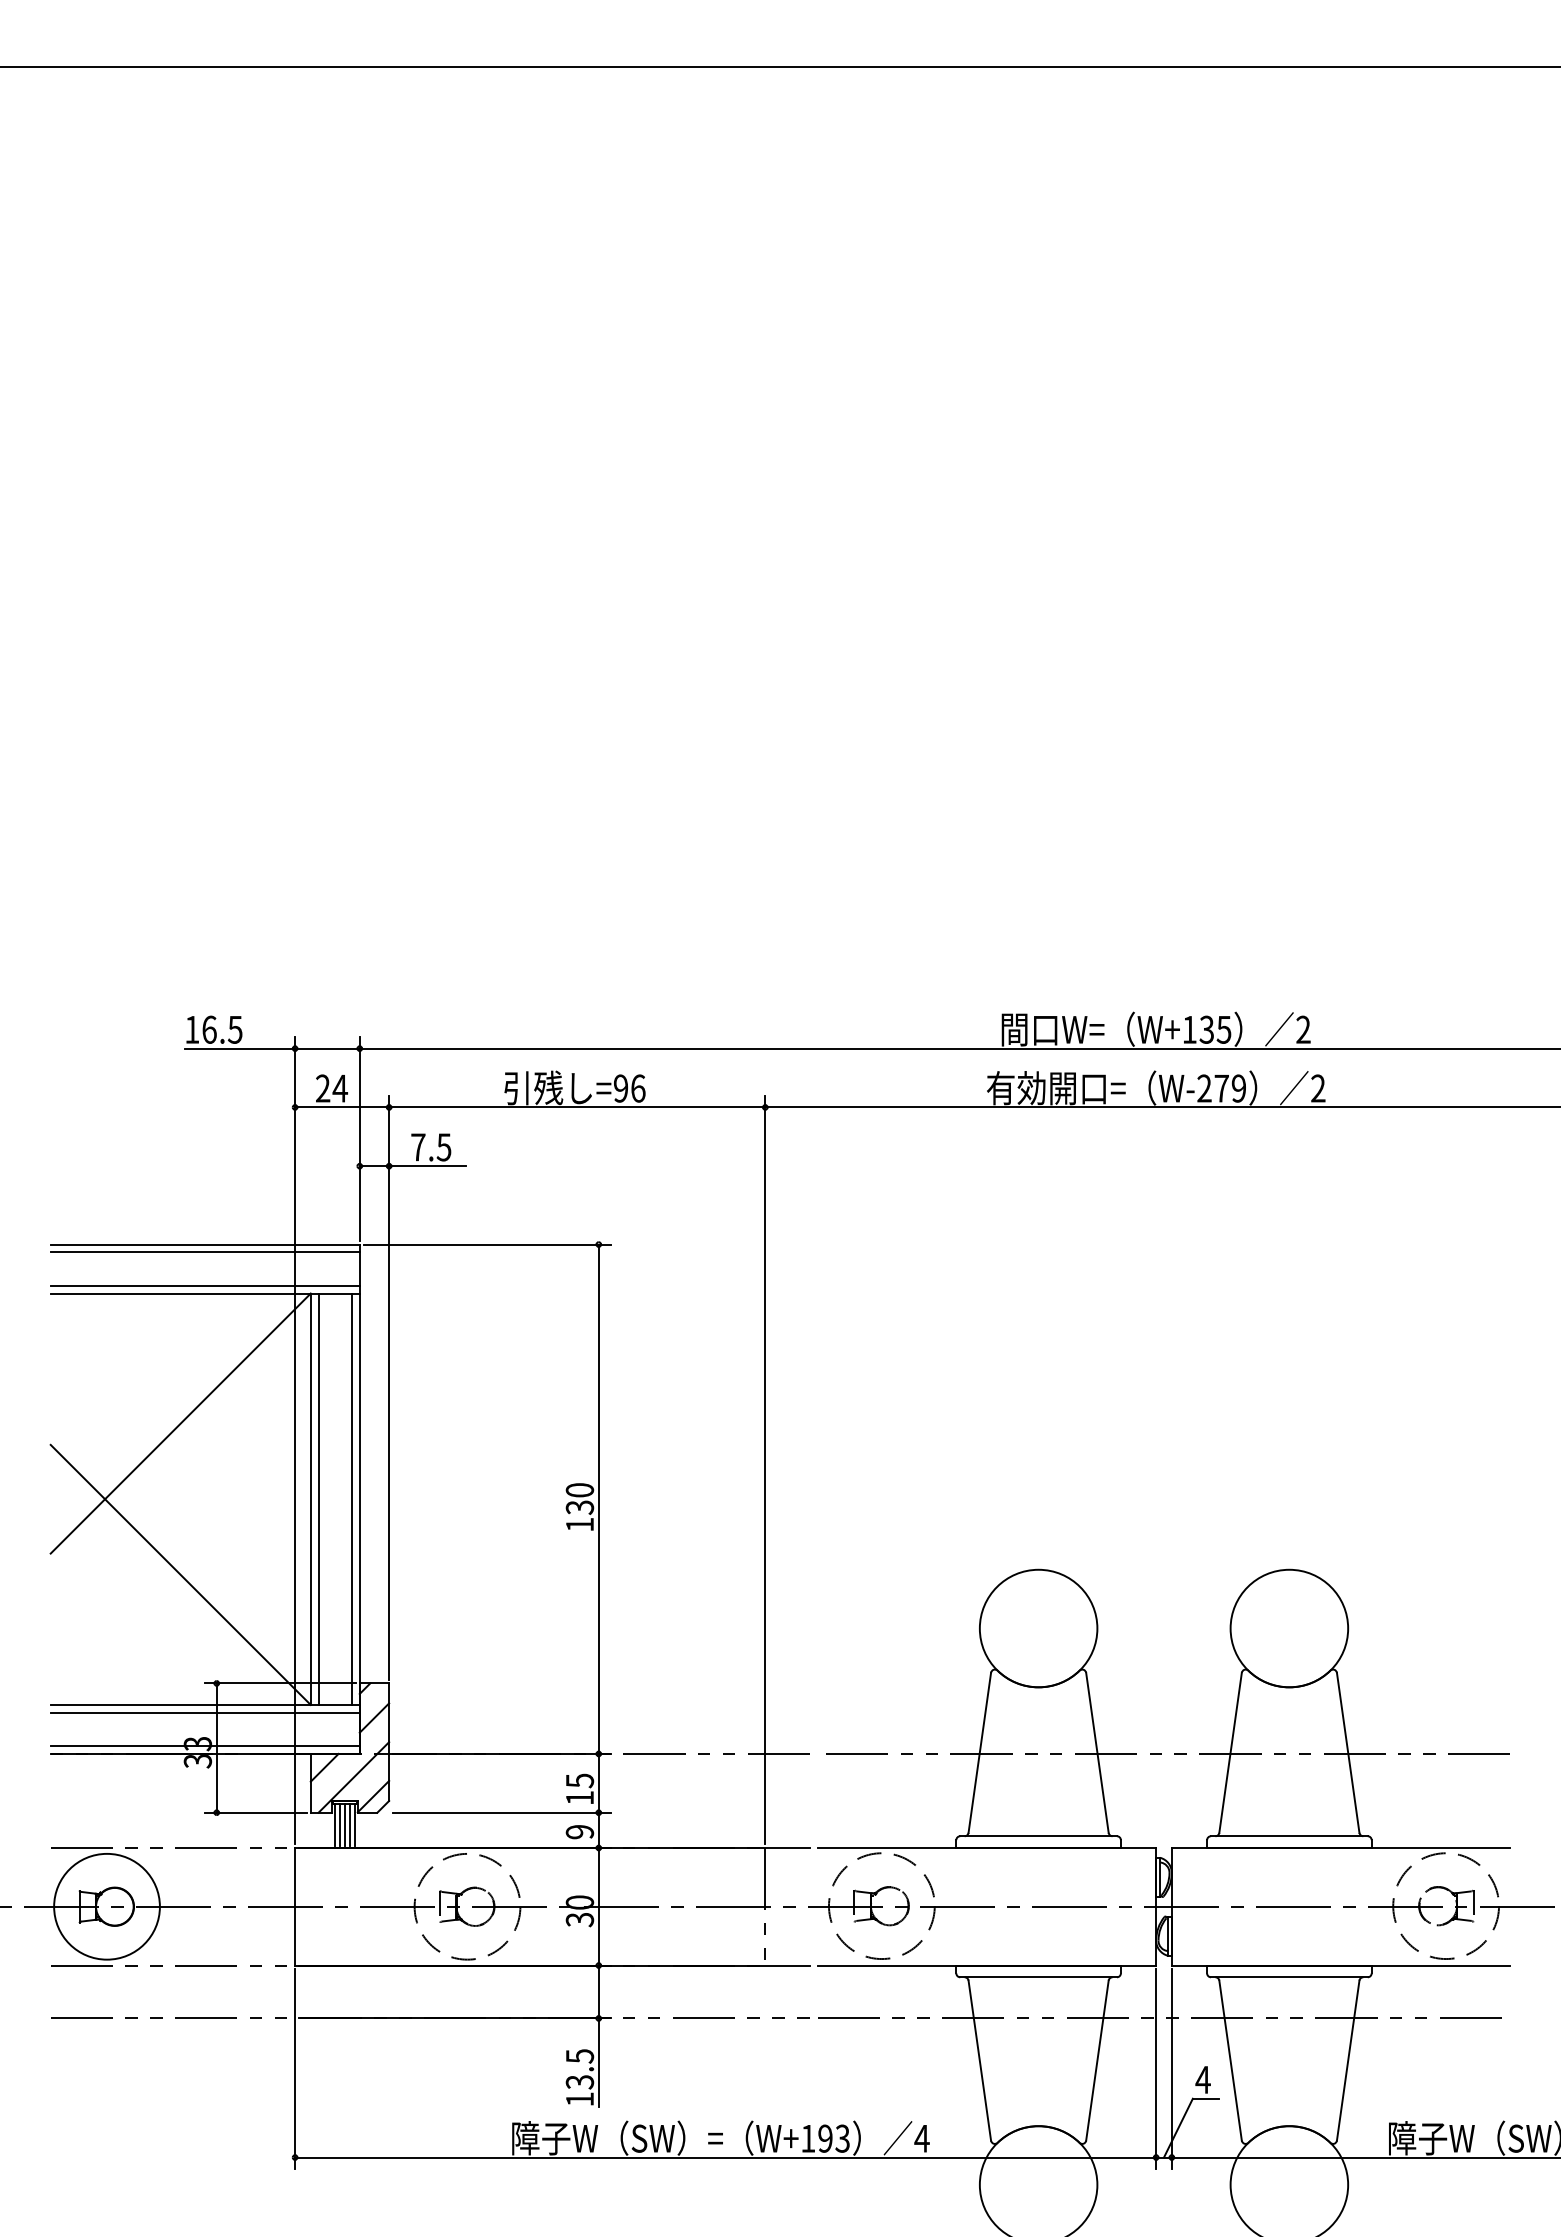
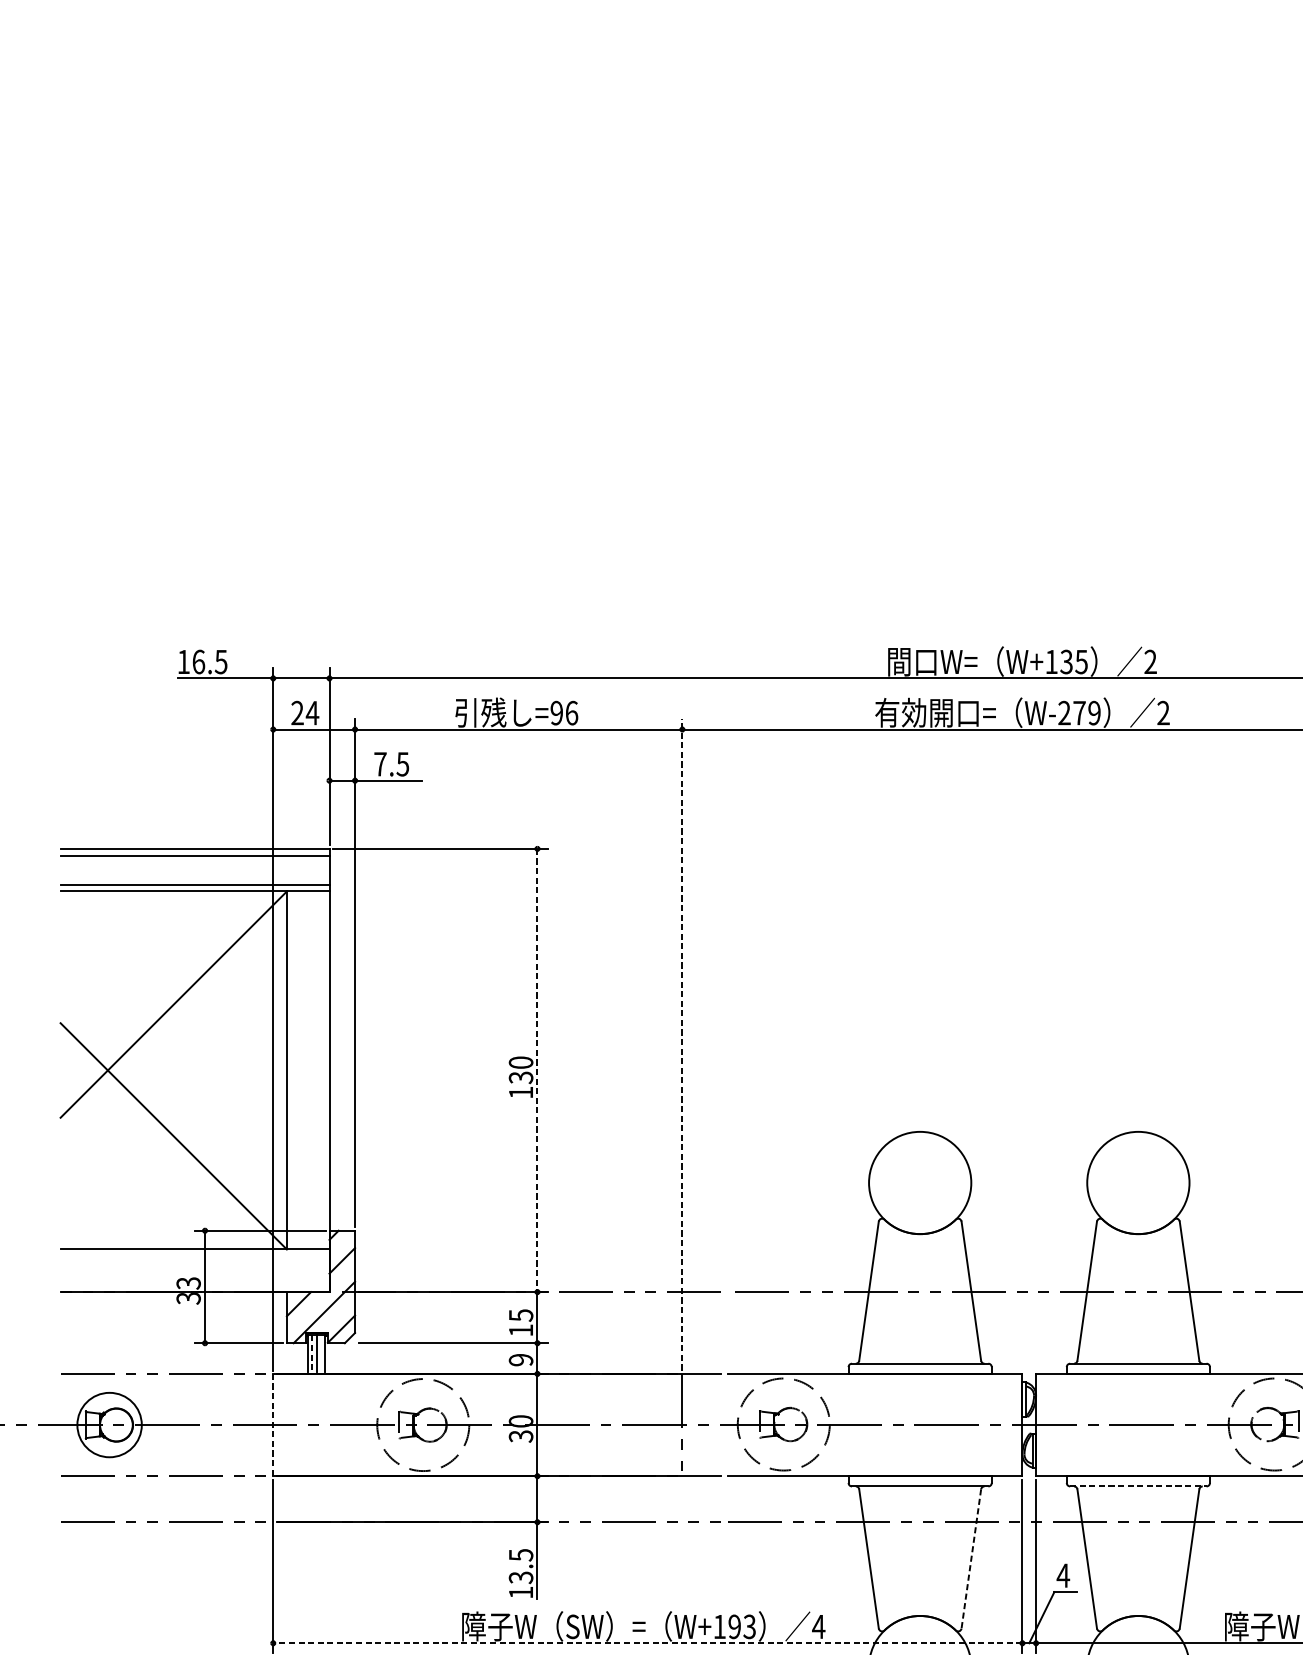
line: (765, 1469) -> (682, 1044), solid -> dashed
line: (318, 1498) -> (293, 1069), removed
line: (351, 1498) -> (322, 1069), removed
line: (598, 1499) -> (537, 1070), solid -> dashed
line: (204, 1712) -> (194, 1256), removed
line: (204, 1746) -> (194, 1285), removed
line: (349, 1824) -> (320, 1353), removed
line: (340, 1825) -> (312, 1354), solid -> dashed
circle: (106, 1906) -> (109, 1424), size x0.7
line: (295, 1906) -> (273, 1424), solid -> dashed
line: (1289, 1977) -> (1138, 1486), solid -> dashed
line: (1097, 2060) -> (971, 1558), solid -> dashed
line: (725, 2157) -> (647, 1643), solid -> dashed

